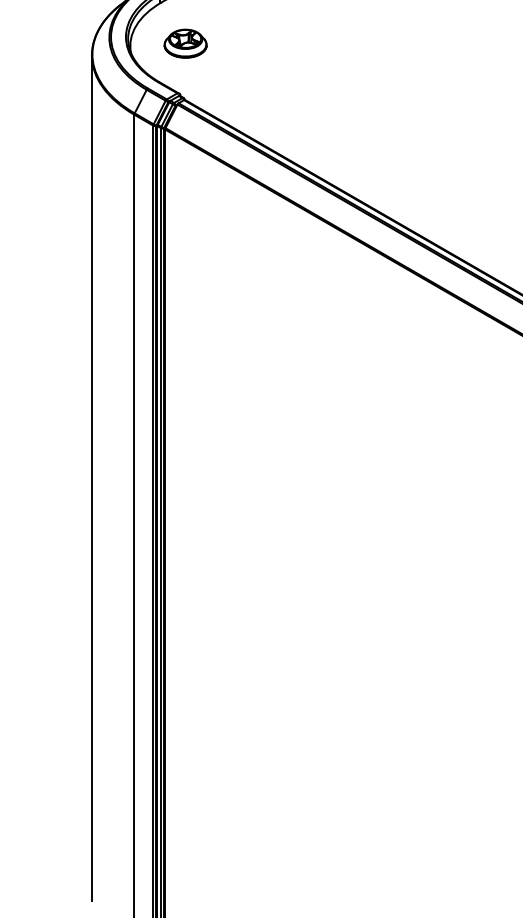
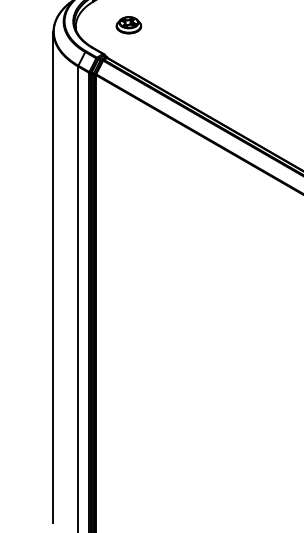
part: (184, 44) -> (128, 25), moved

